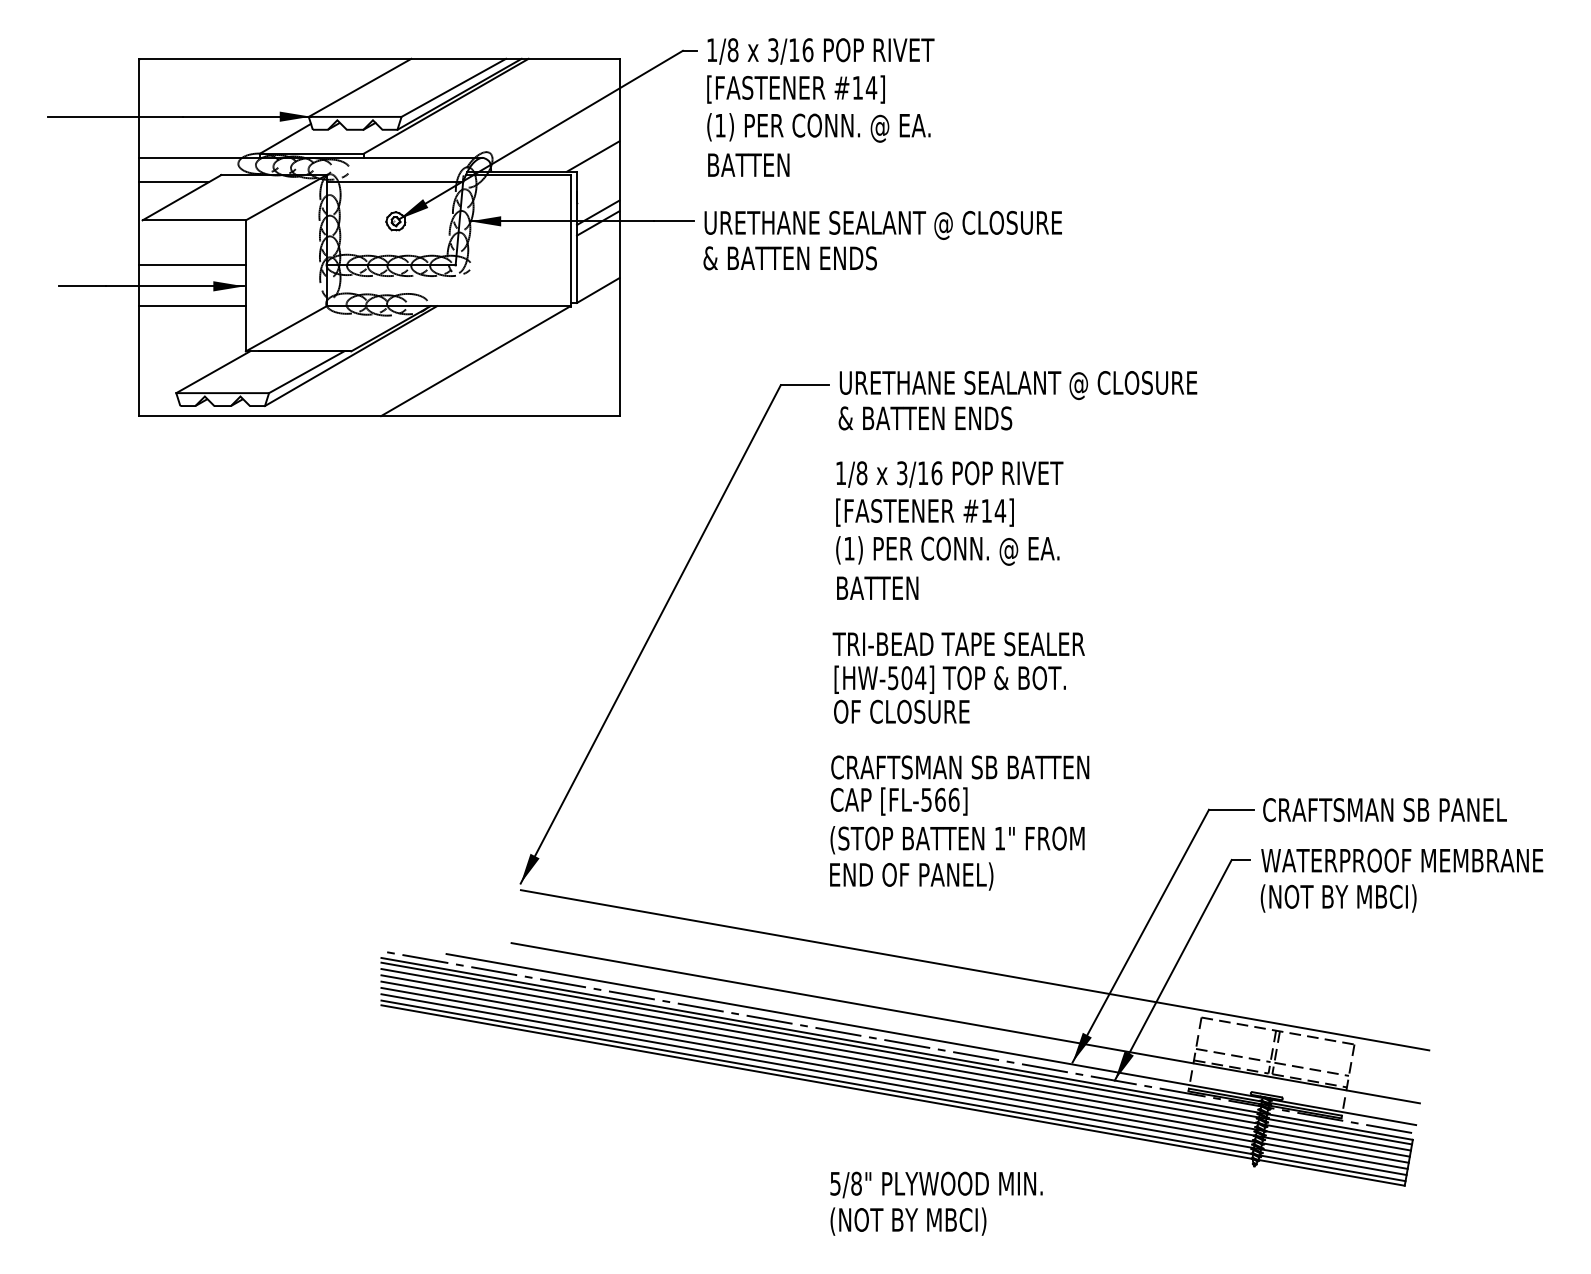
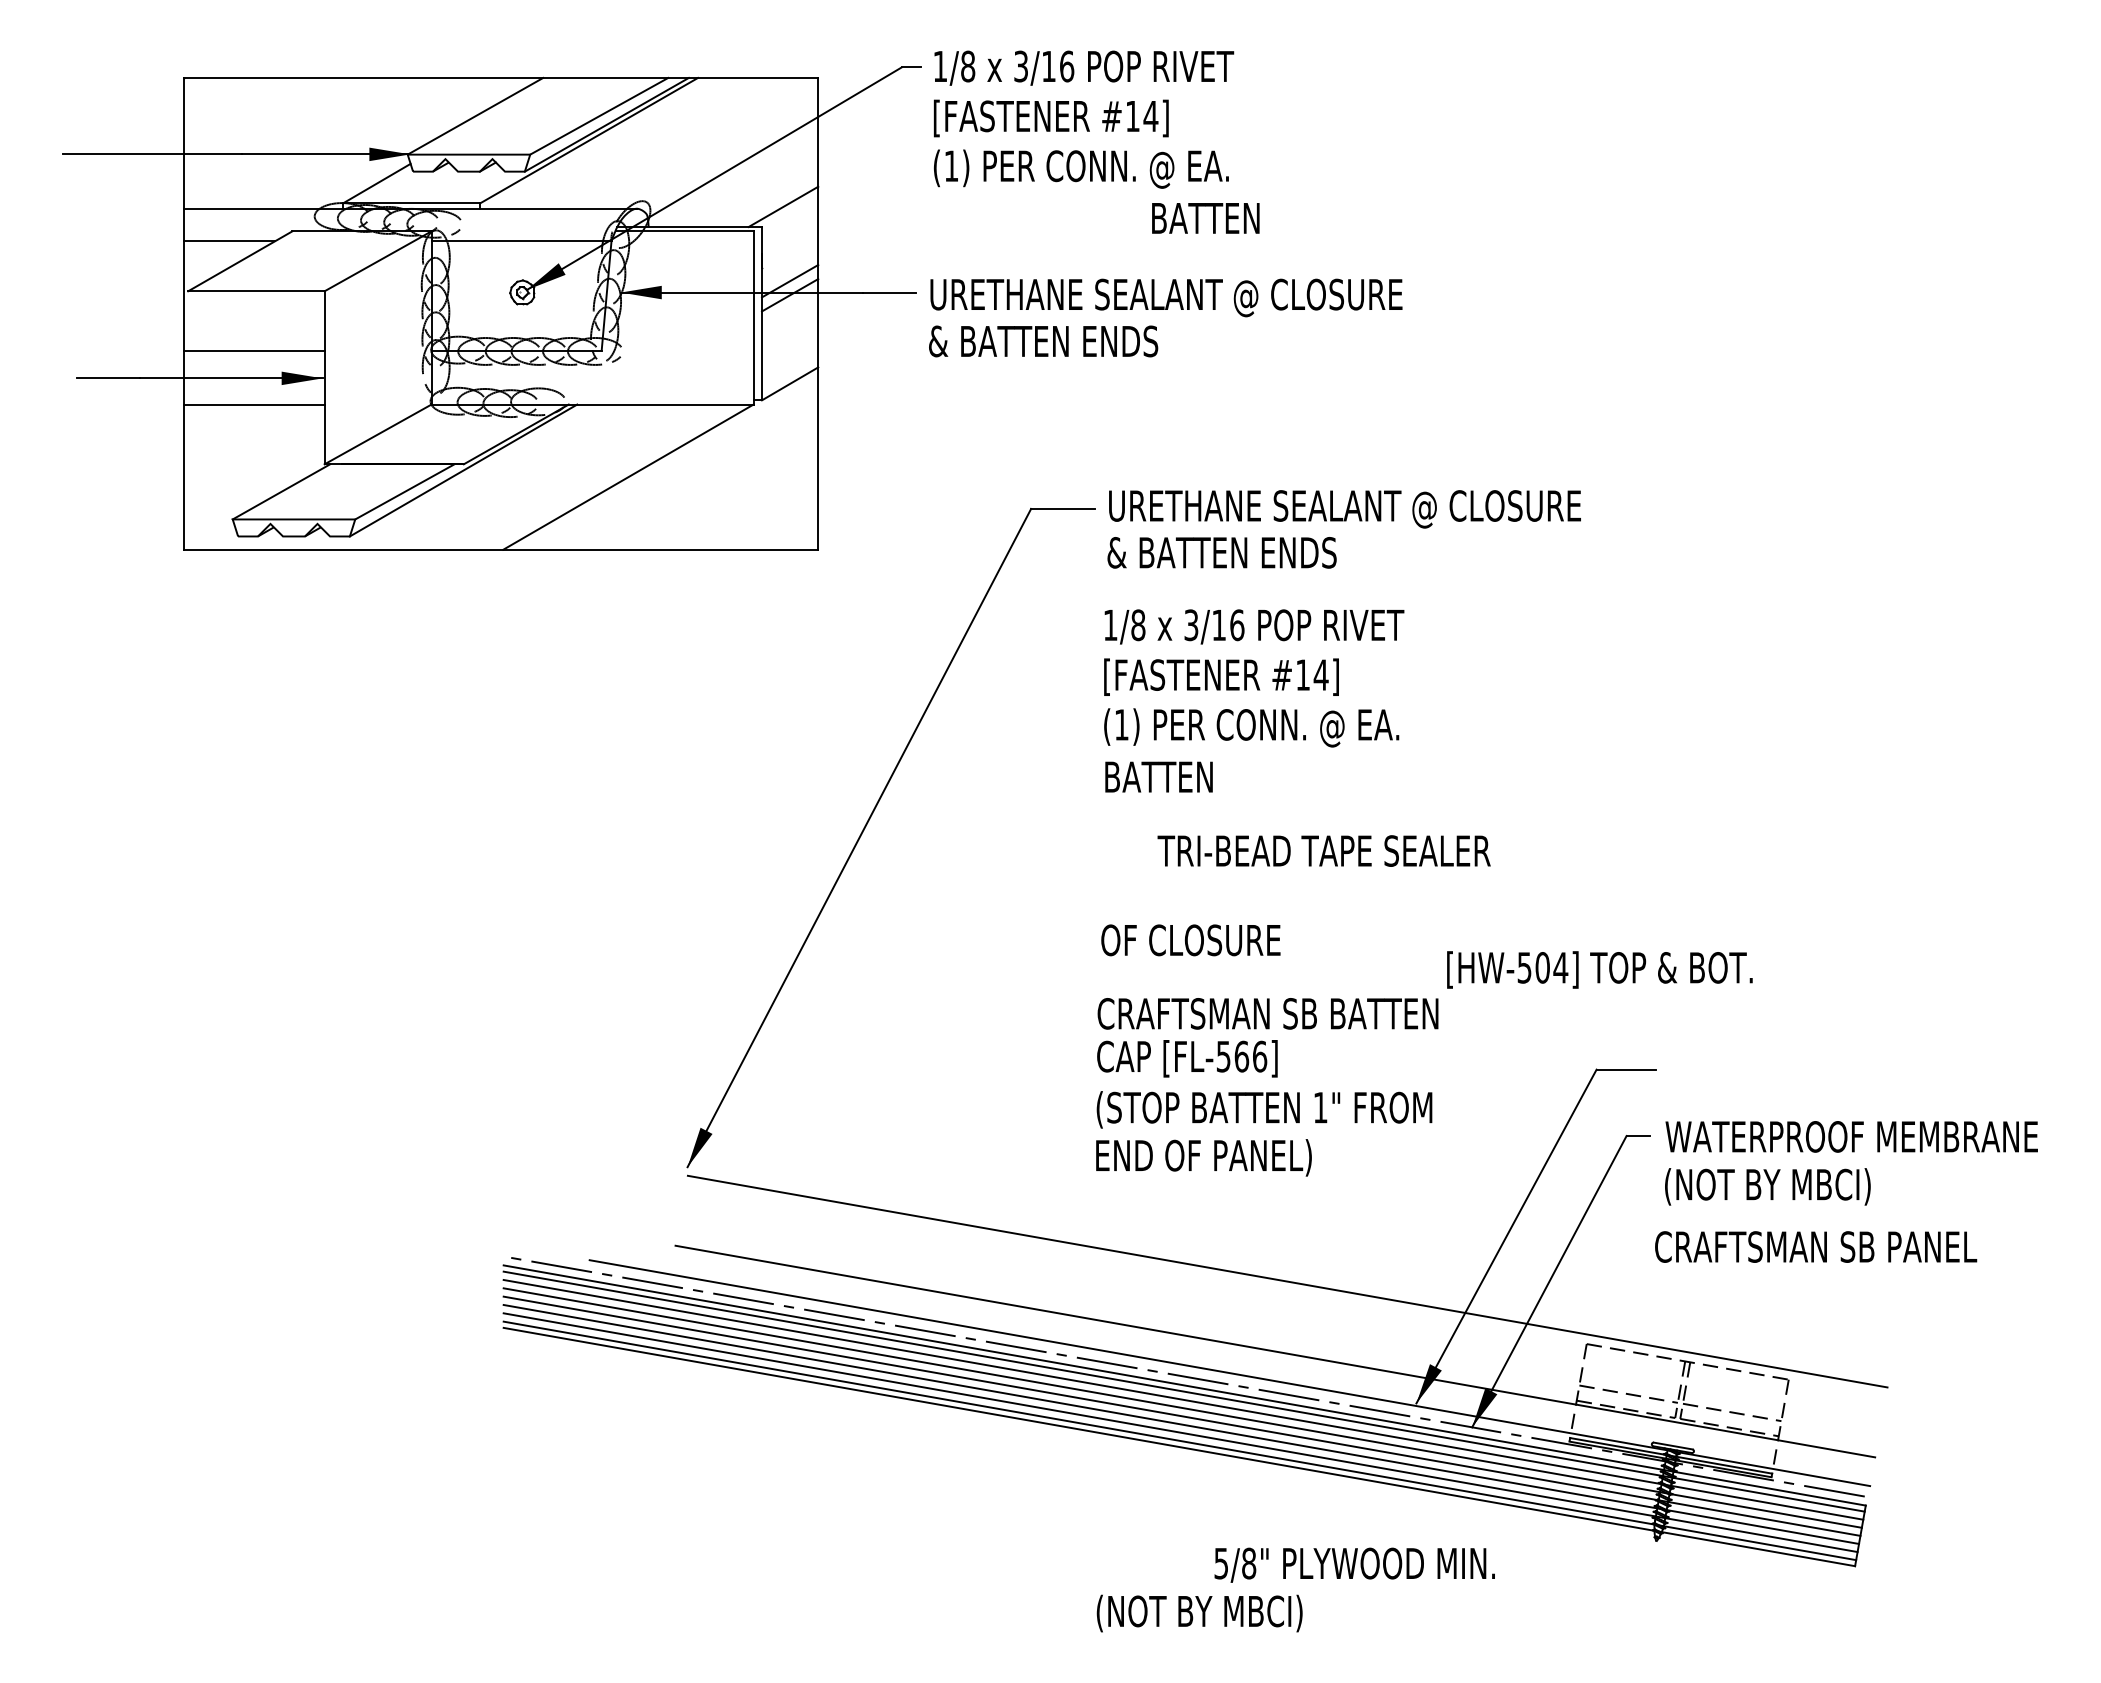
text: (748, 165) -> (1205, 218), moved
text: (958, 643) -> (1323, 850), moved
text: (949, 679) -> (1599, 969), moved
text: (1385, 809) -> (1816, 1246), moved
text: (936, 1184) -> (1354, 1564), moved

